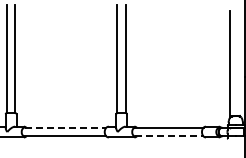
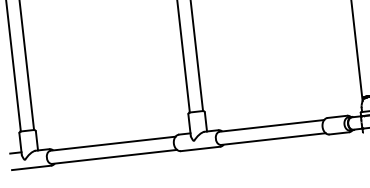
line: (65, 127) -> (113, 143), dashed -> solid
line: (169, 136) -> (273, 139), dashed -> solid

